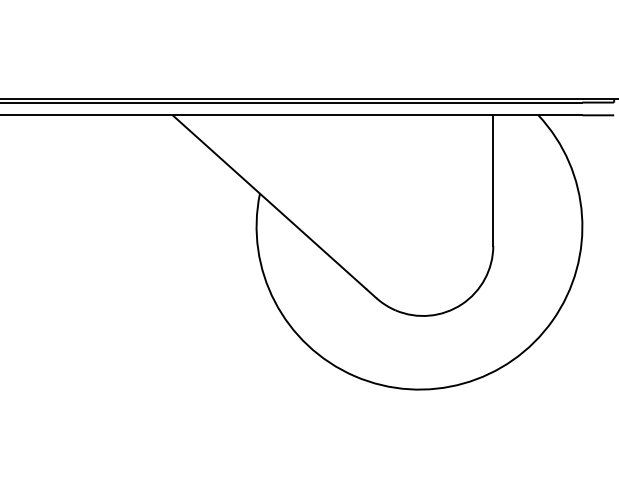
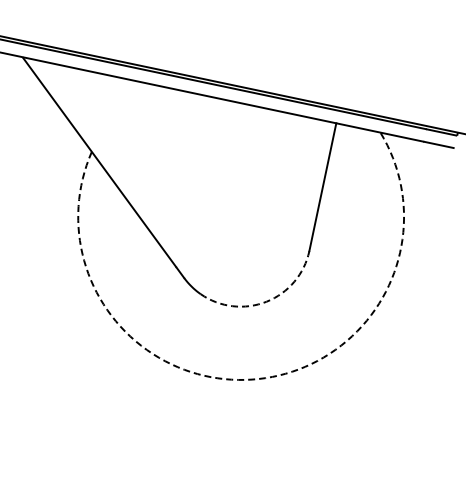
arc: (461, 304) -> (266, 301), solid -> dashed
arc: (463, 383) -> (251, 379), solid -> dashed

